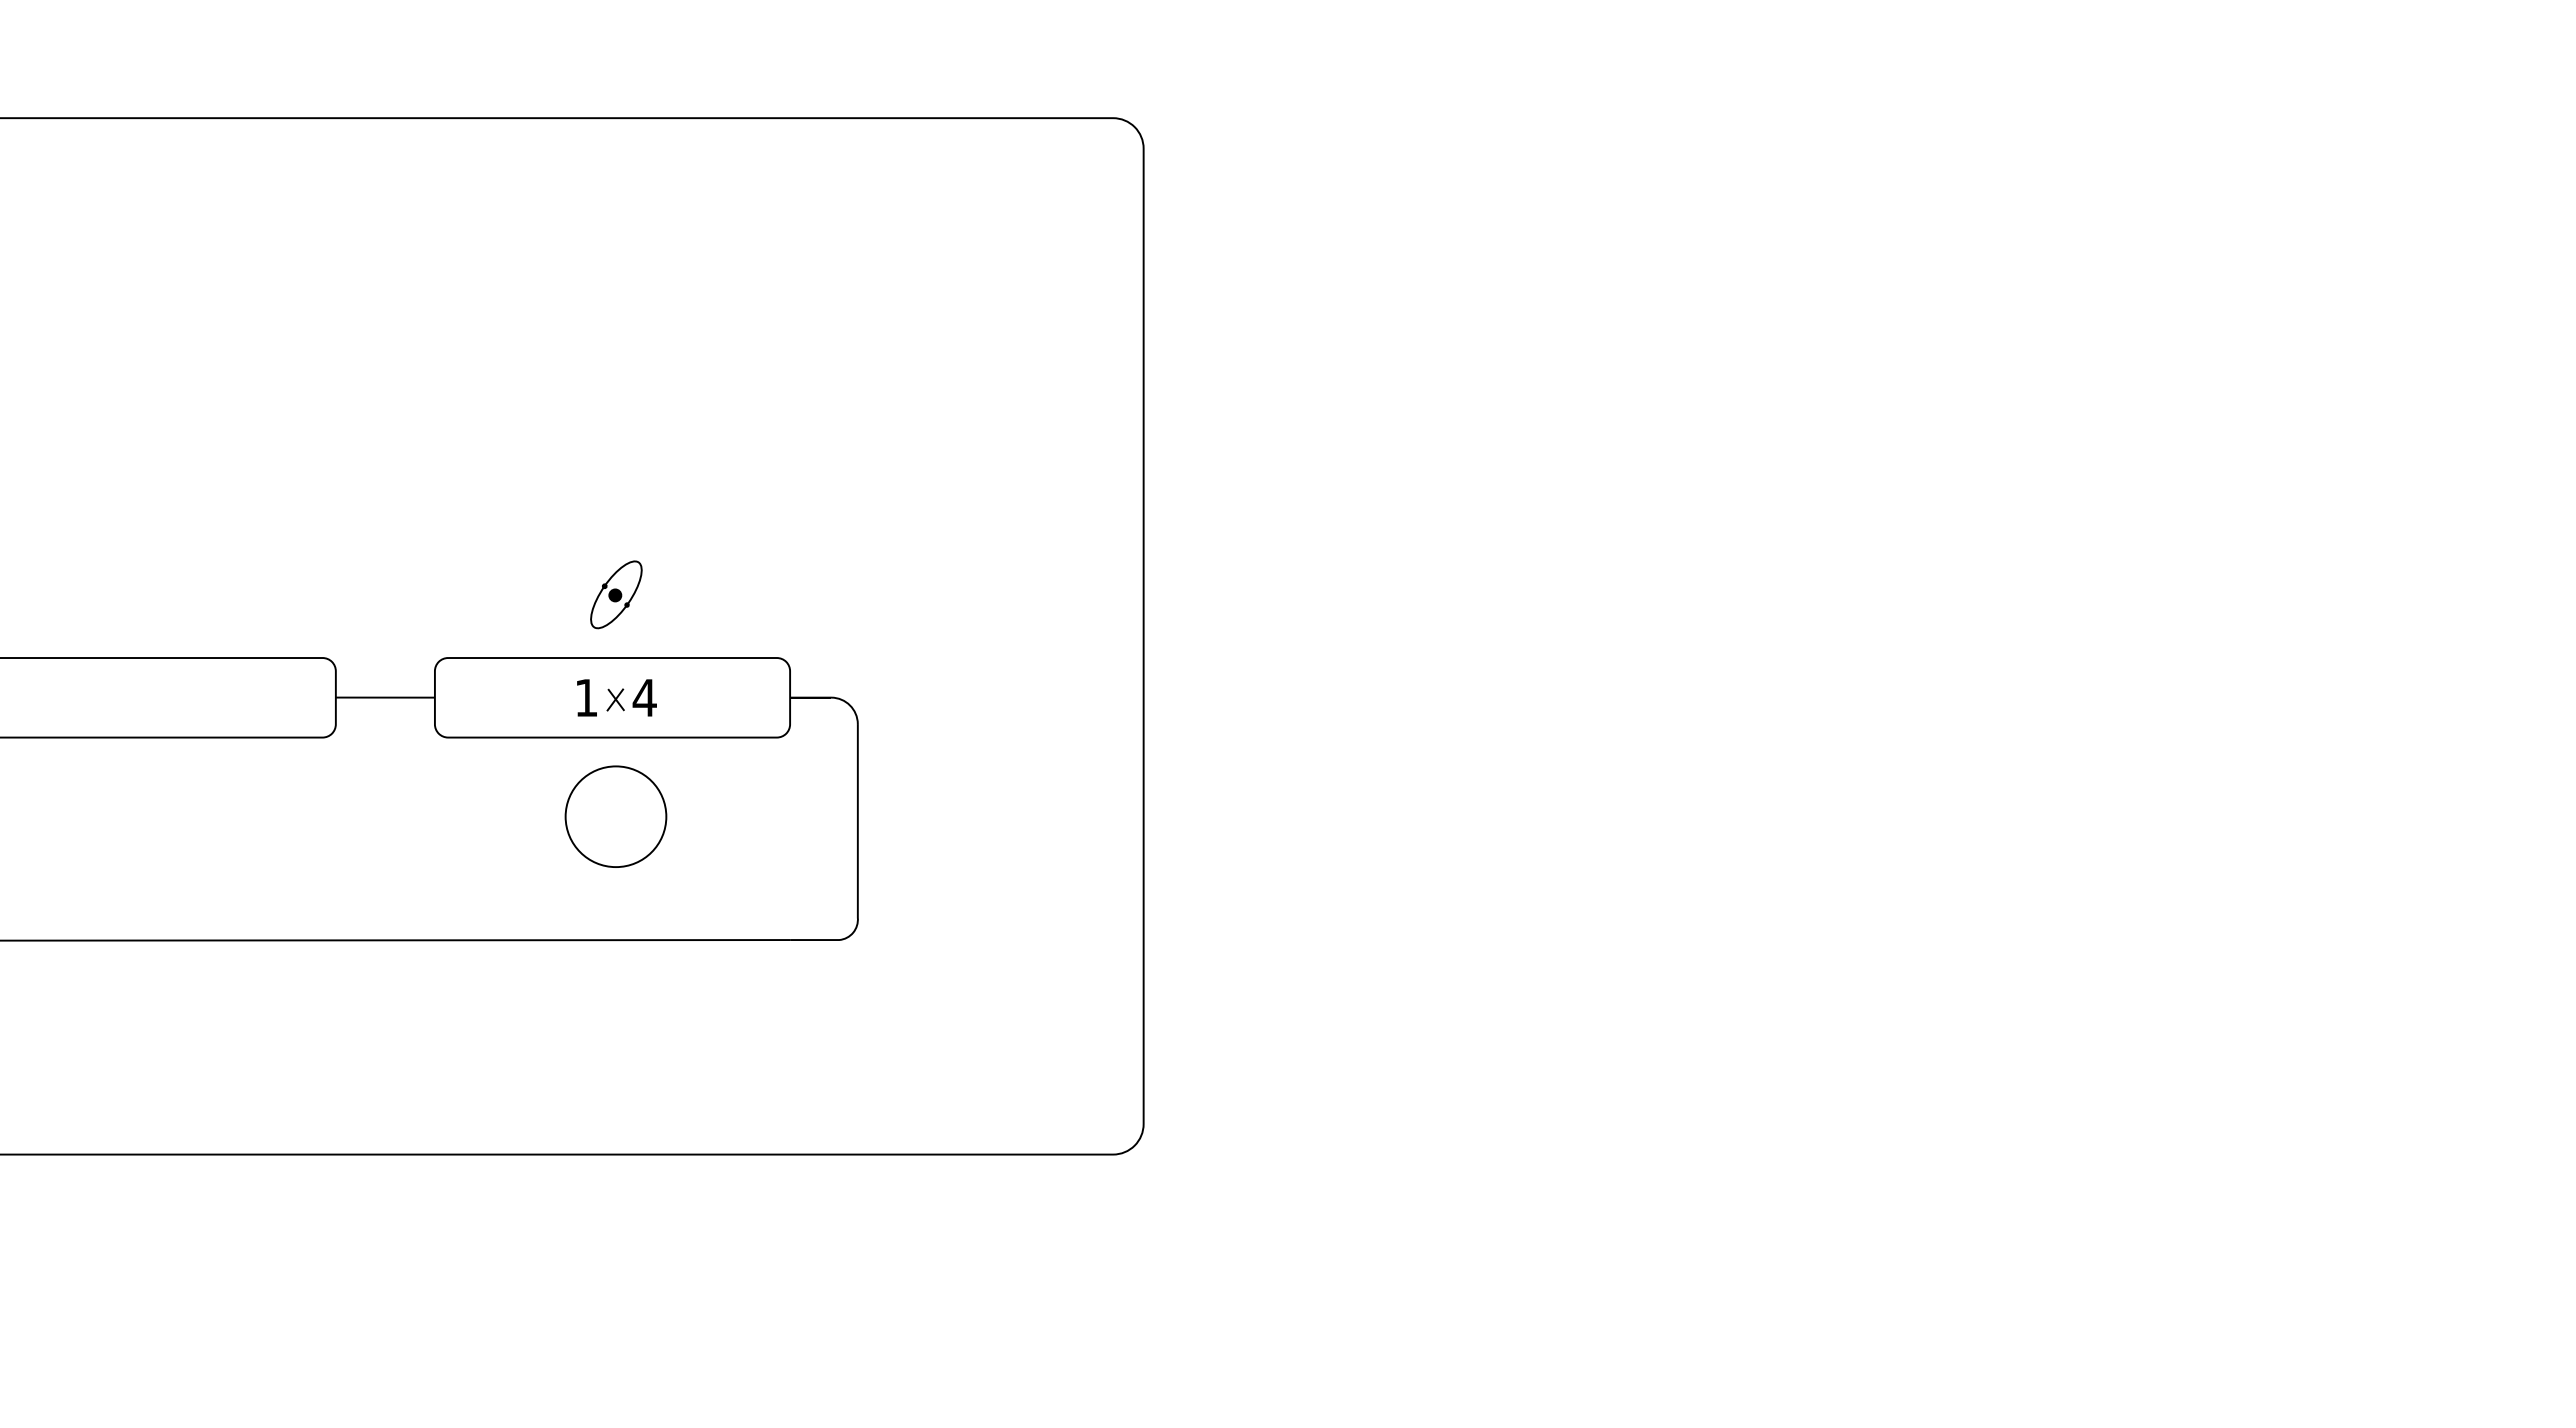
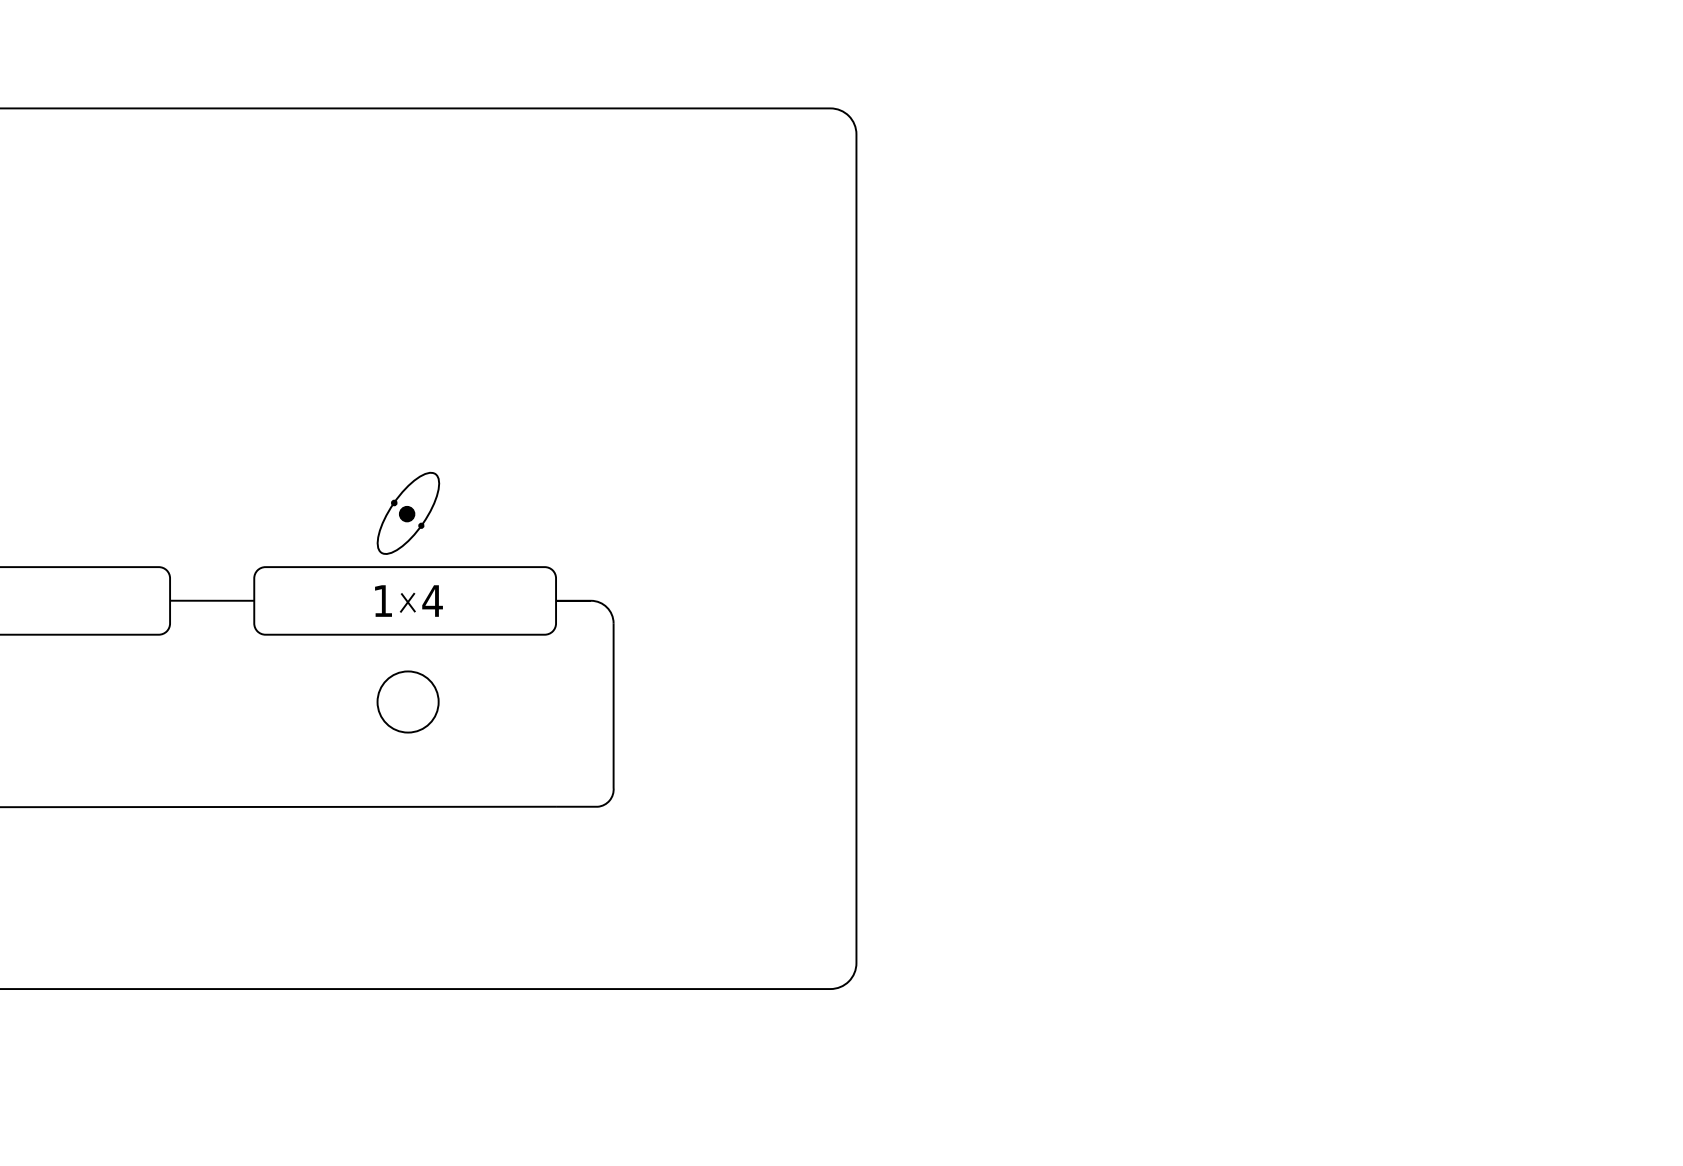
part: (616, 594) -> (408, 513), size x1.43
circle: (615, 816) -> (407, 701), size x0.71

